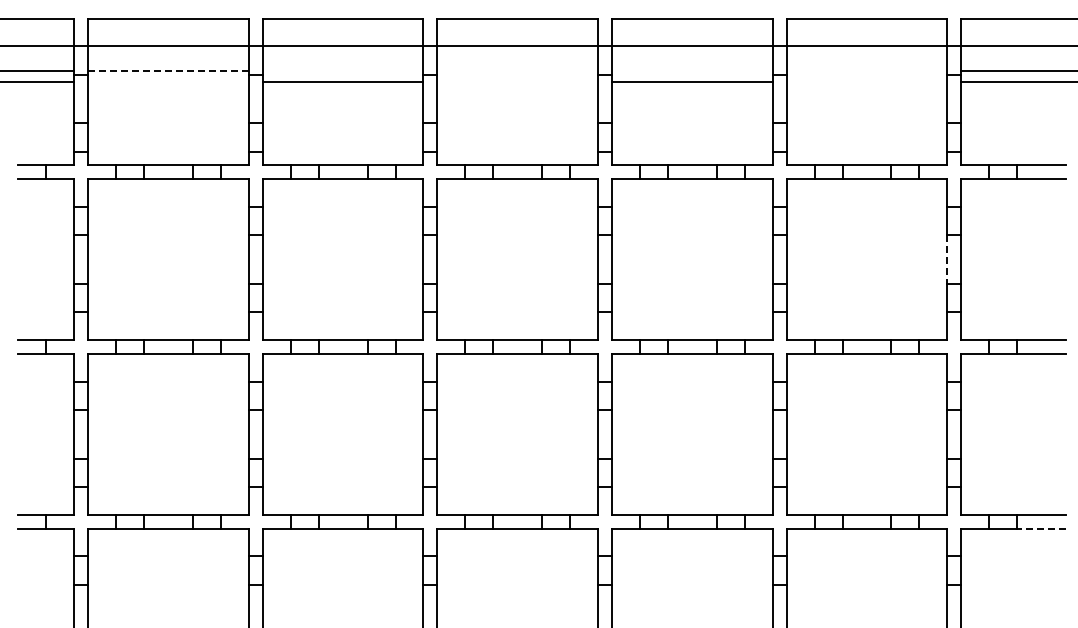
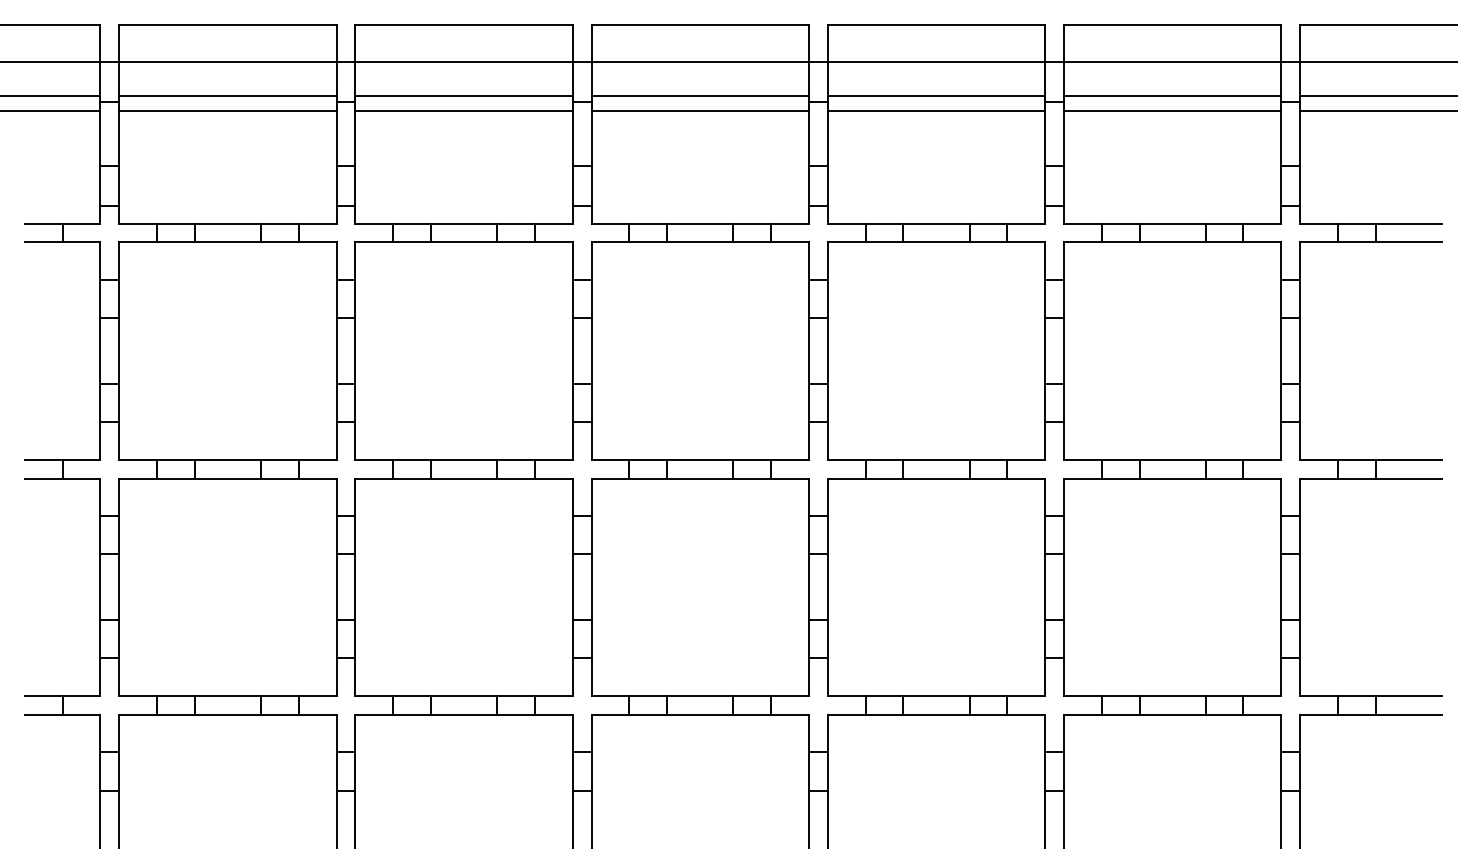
line: (169, 71) -> (229, 96), dashed -> solid
line: (342, 71) -> (463, 96), added
line: (517, 71) -> (699, 96), added
line: (692, 71) -> (936, 96), added
line: (866, 71) -> (1171, 96), added
line: (168, 82) -> (227, 111), added
line: (517, 82) -> (699, 111), added
line: (866, 82) -> (1171, 111), added
line: (947, 260) -> (1281, 352), dashed -> solid
line: (1041, 528) -> (1408, 714), dashed -> solid

